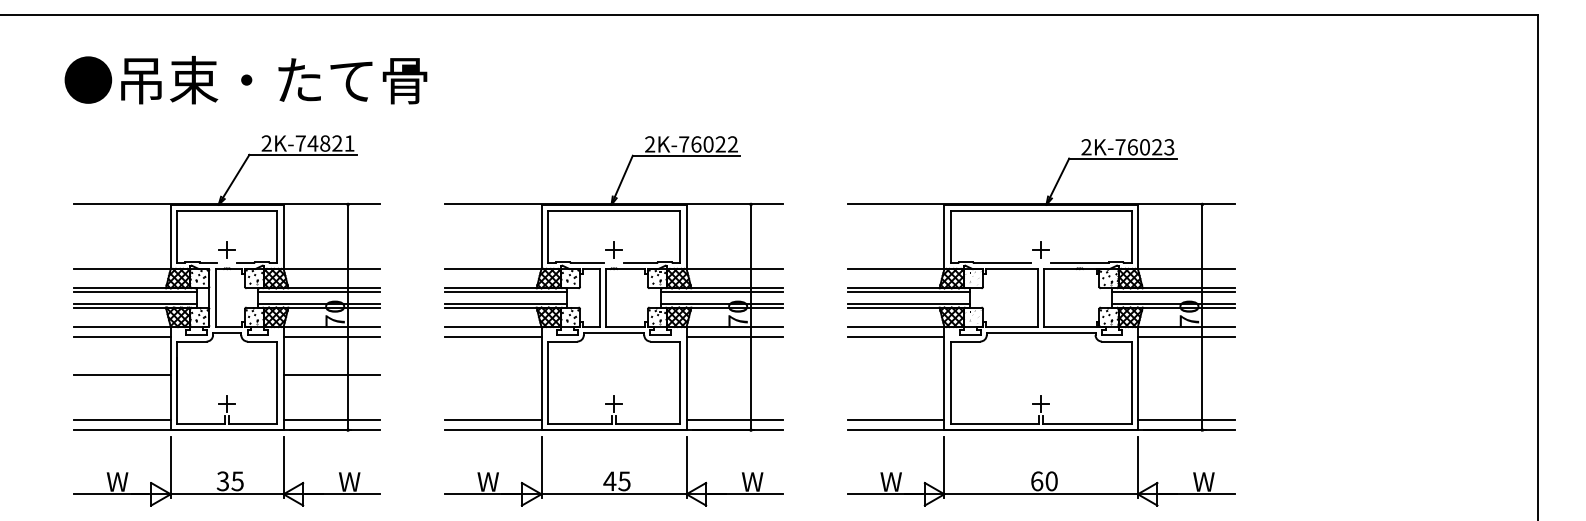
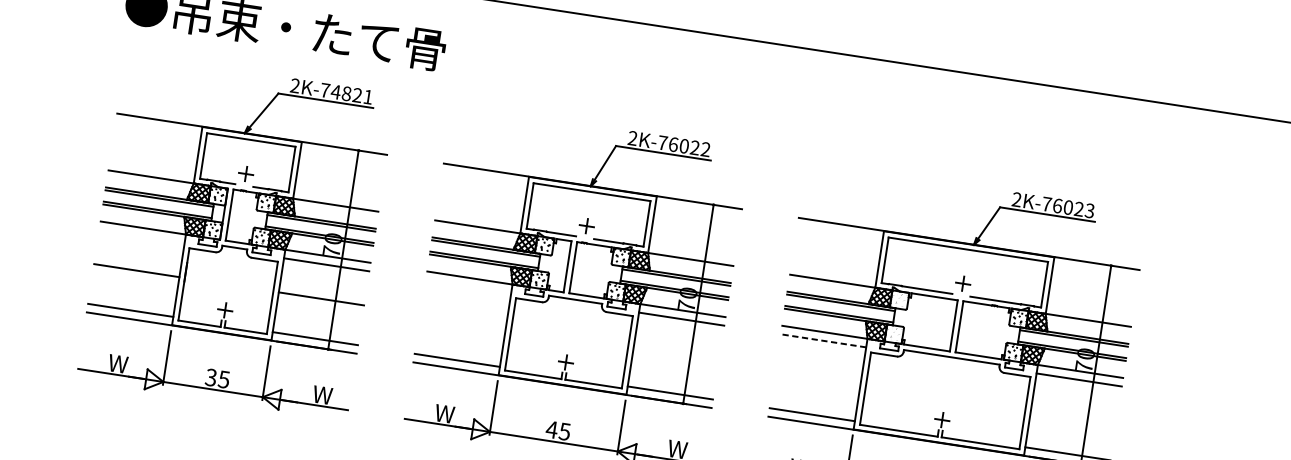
line: (122, 336) -> (142, 236), removed
line: (492, 336) -> (468, 286), removed
line: (895, 336) -> (823, 340), solid -> dashed

